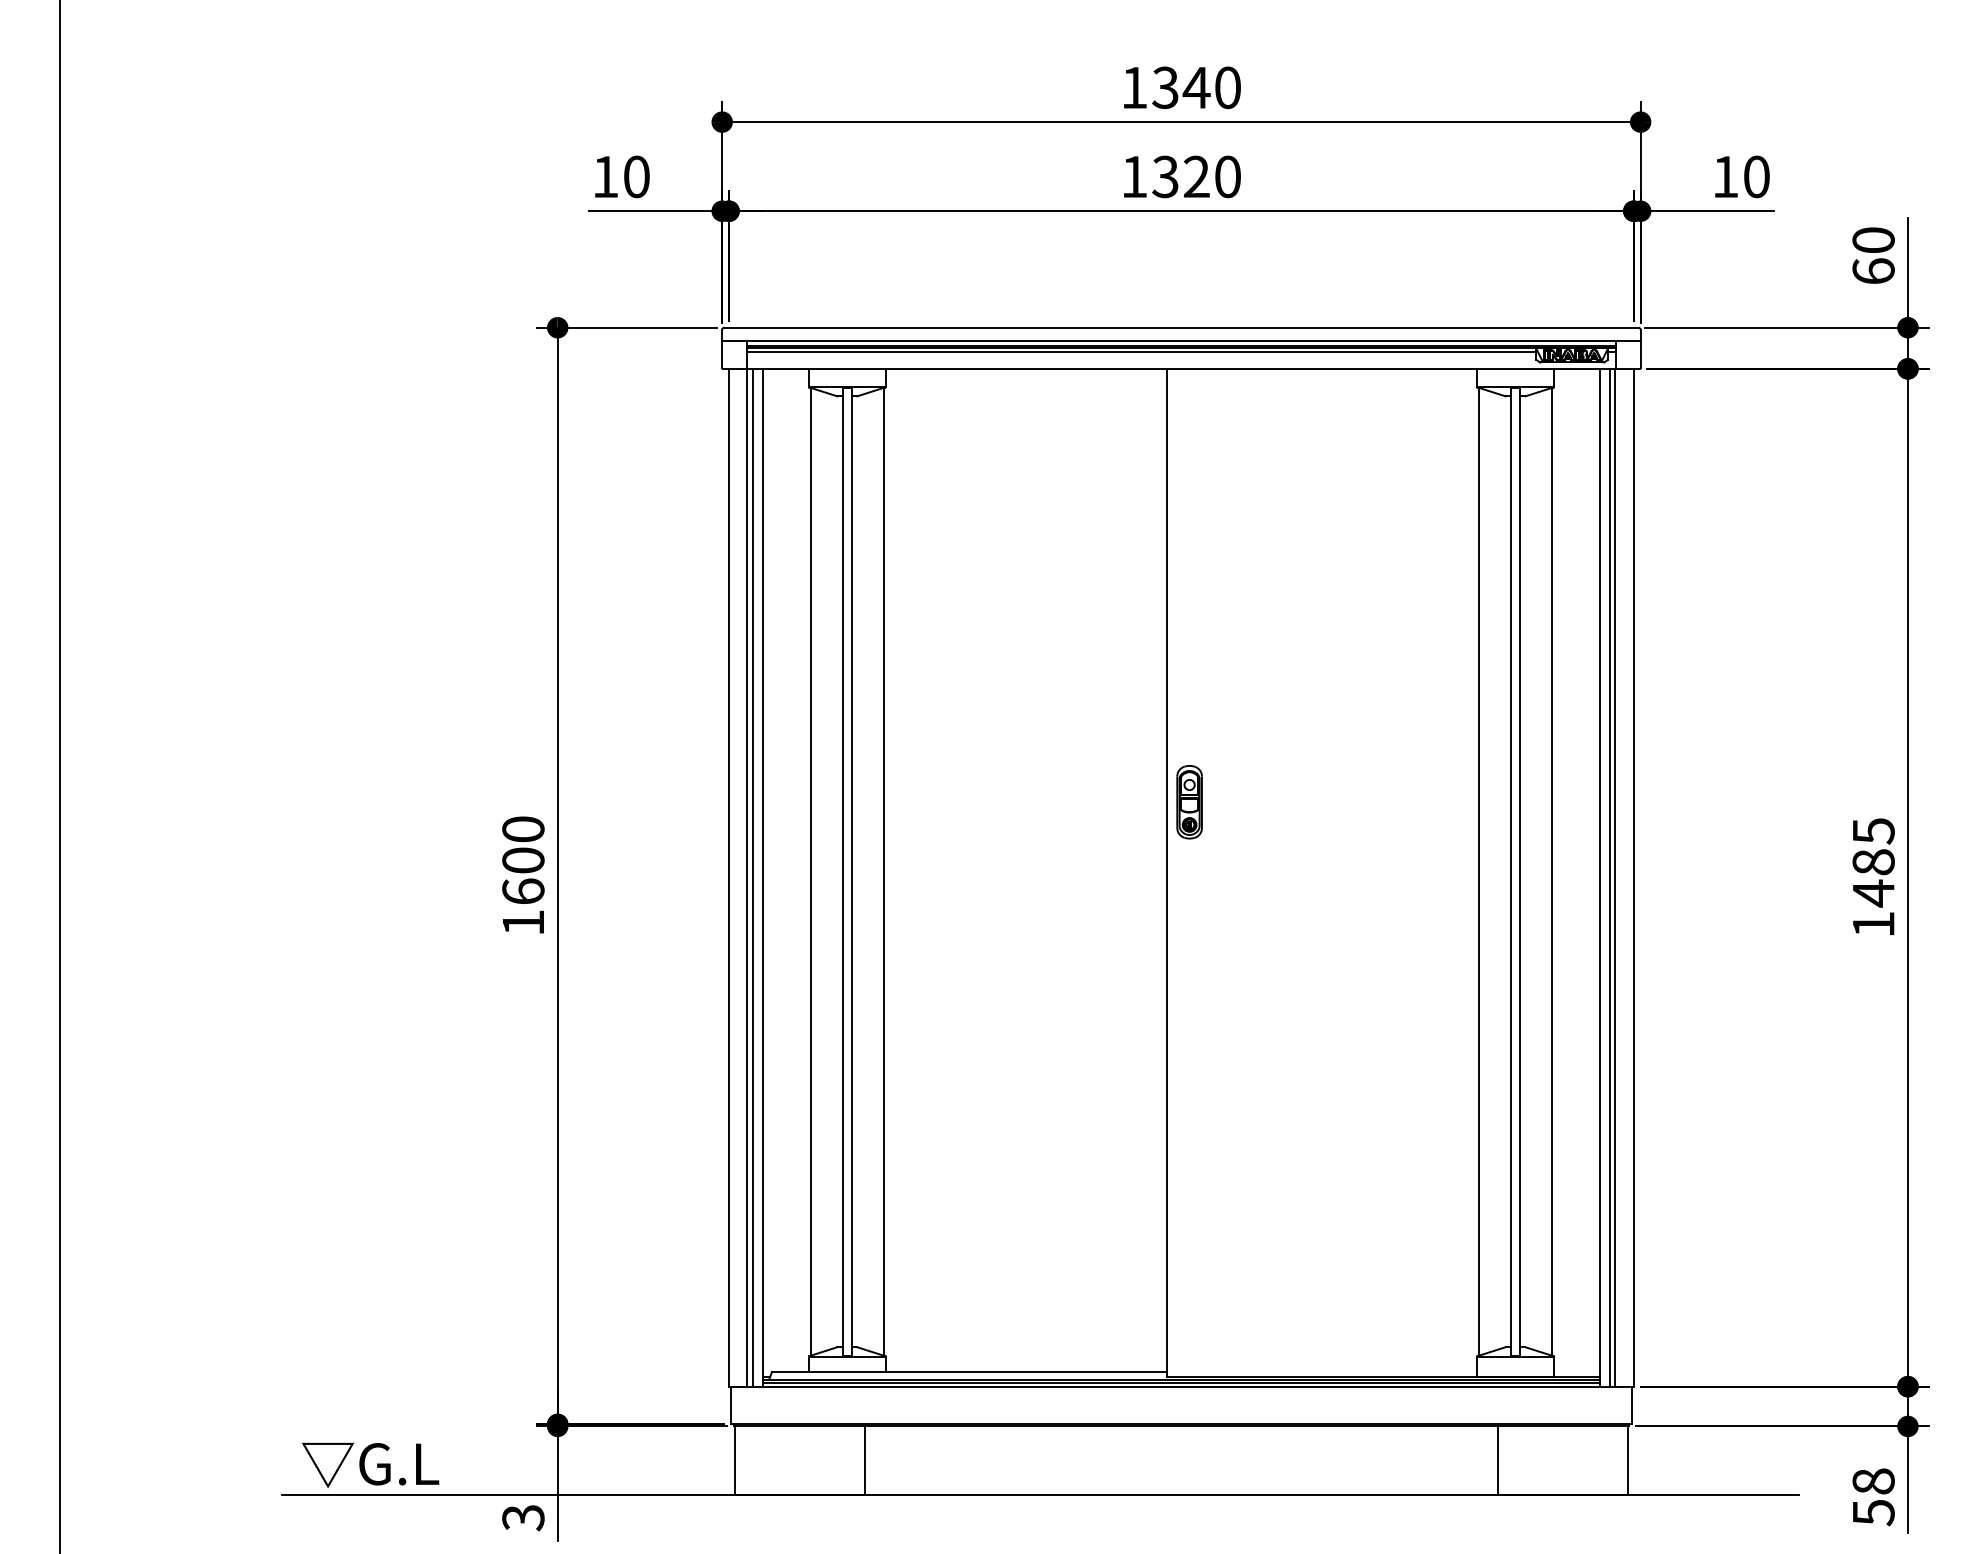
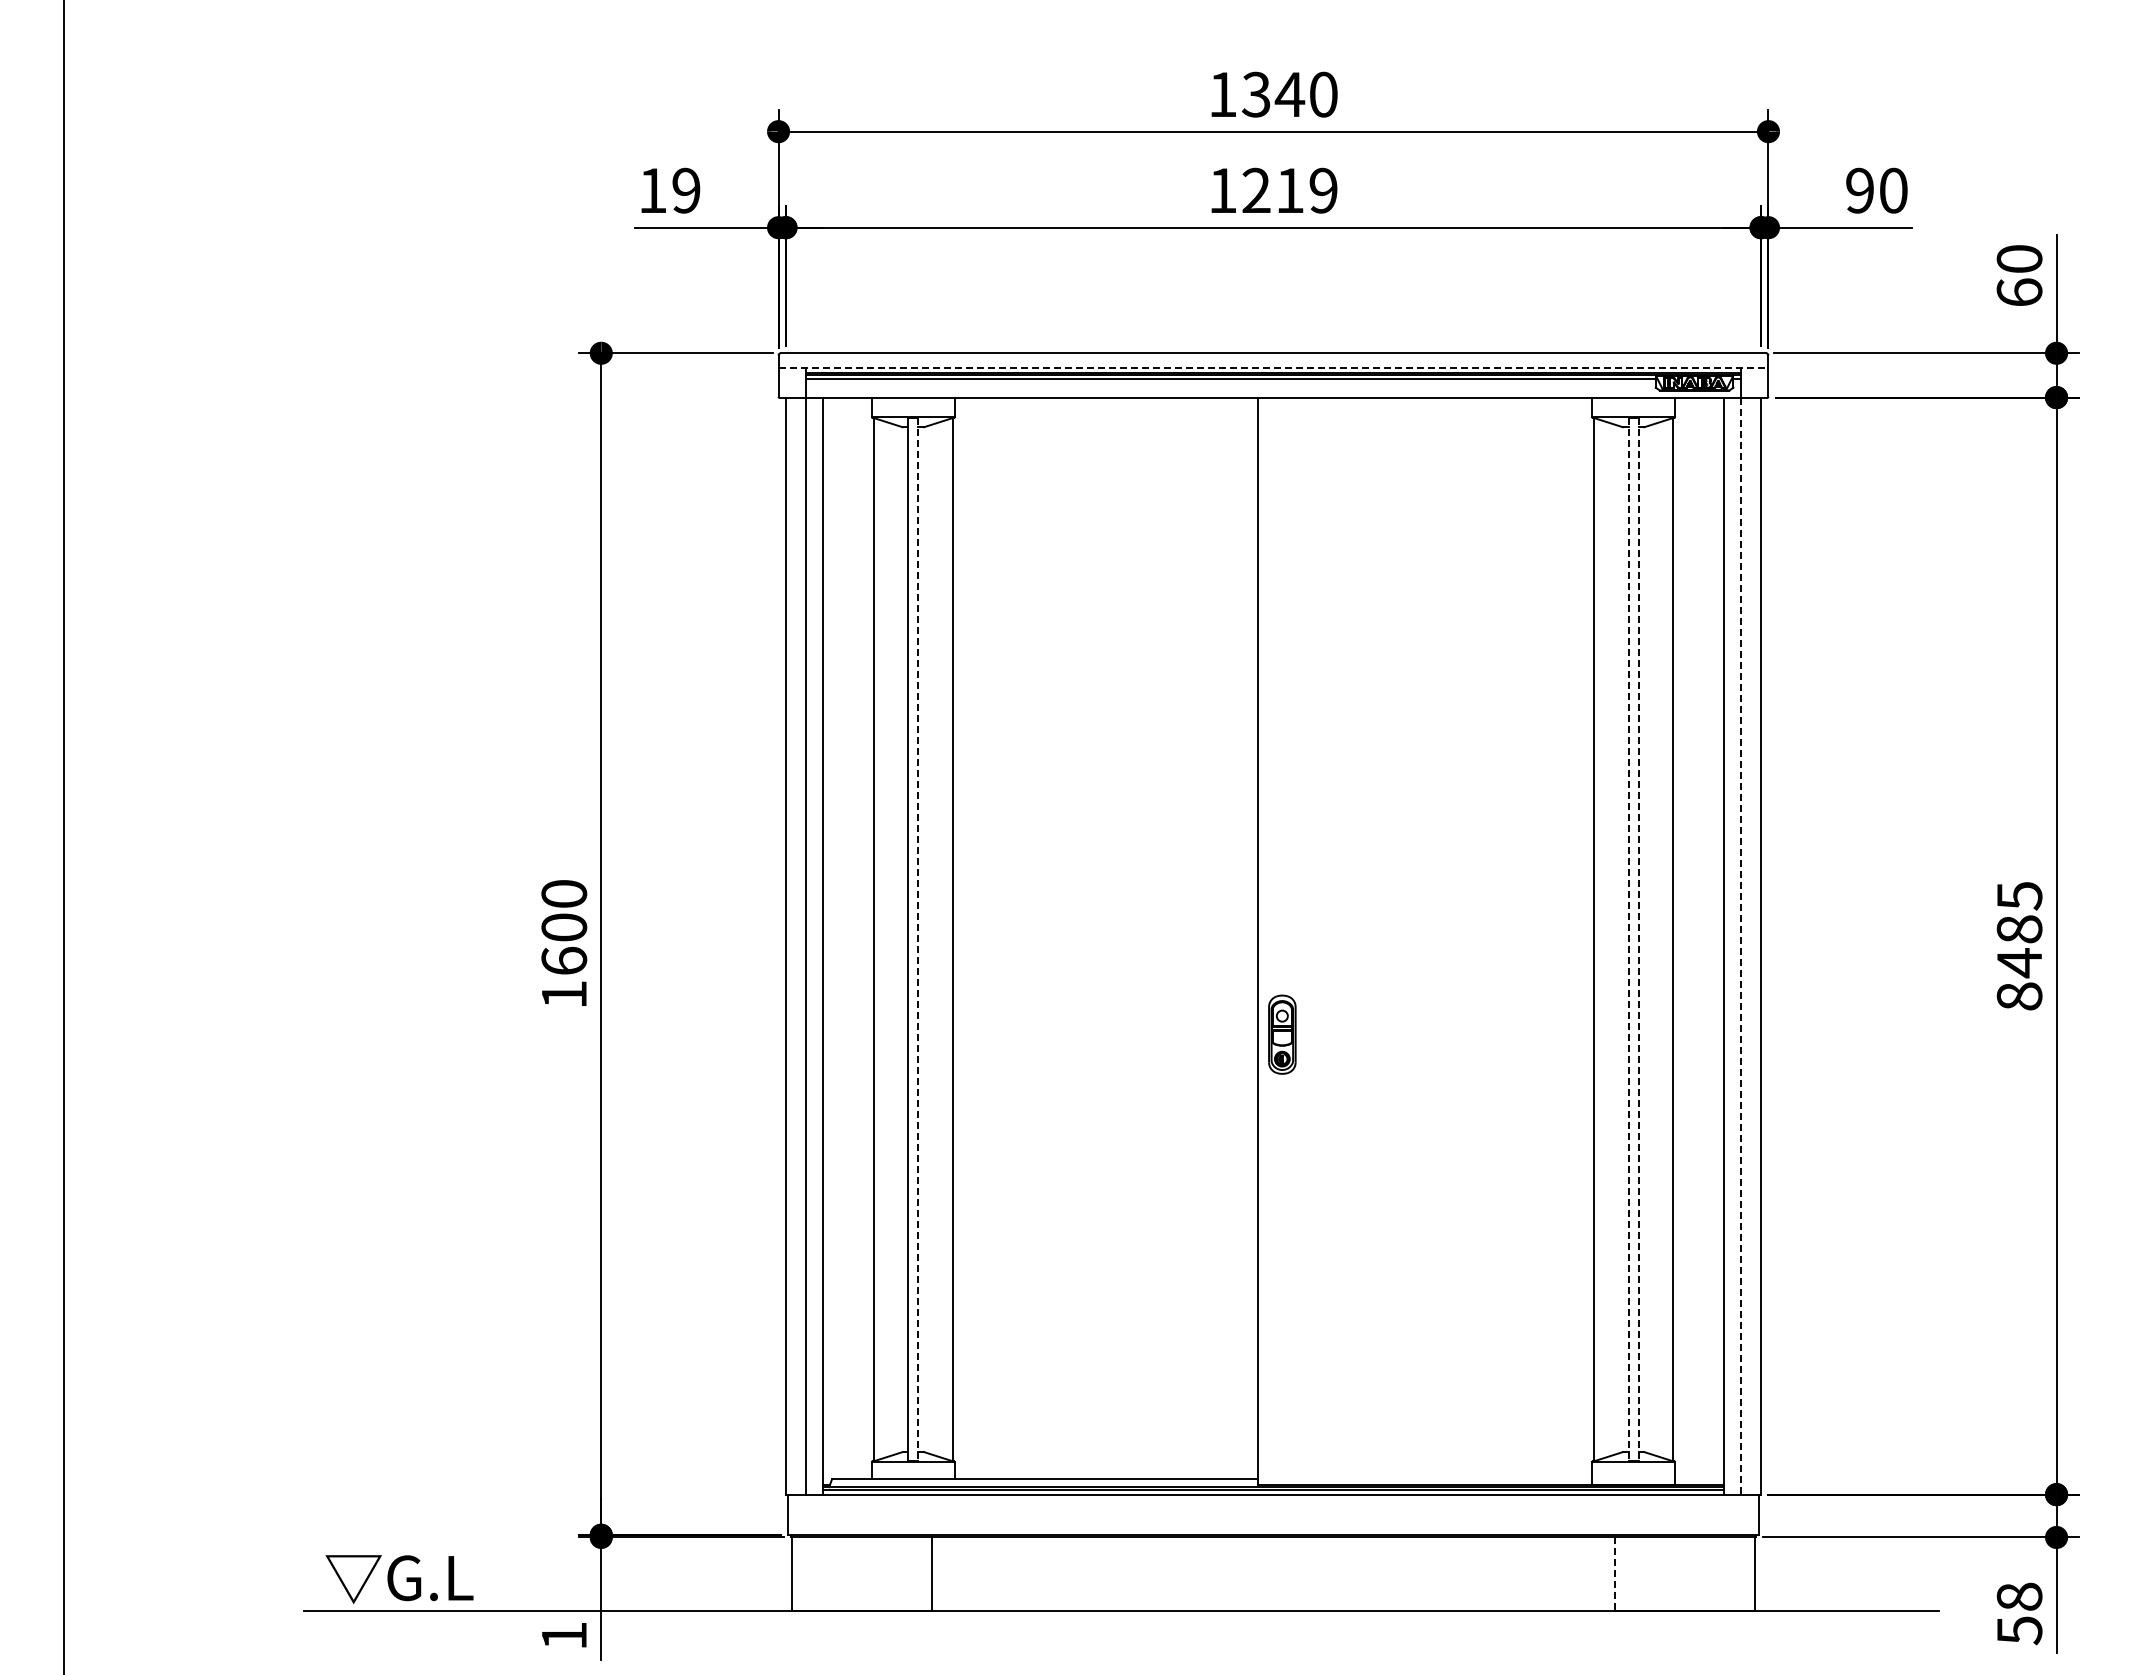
text: (636, 176) -> (686, 190), 10 -> 19
text: (1196, 176) -> (1289, 190), 1320 -> 1219
text: (1725, 176) -> (1859, 190), 10 -> 90
line: (1181, 341) -> (1273, 368), solid -> dashed
part: (1189, 802) -> (1282, 1034), moved
line: (852, 871) -> (918, 939), solid -> dashed
line: (1510, 871) -> (1628, 939), solid -> dashed
line: (1520, 871) -> (1638, 939), solid -> dashed
line: (752, 877) -> (811, 945), removed
line: (1610, 877) -> (1735, 945), removed
line: (1615, 878) -> (1741, 946), solid -> dashed
text: (1873, 924) -> (2019, 996), 1485 -> 8485
line: (1497, 1460) -> (1614, 1574), solid -> dashed
text: (523, 1518) -> (564, 1636), 3 -> 1

